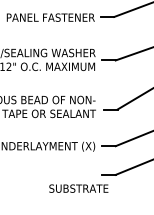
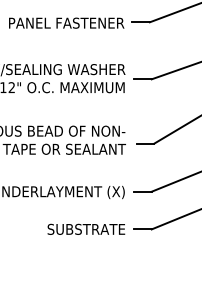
text: (78, 187) -> (86, 228), moved

